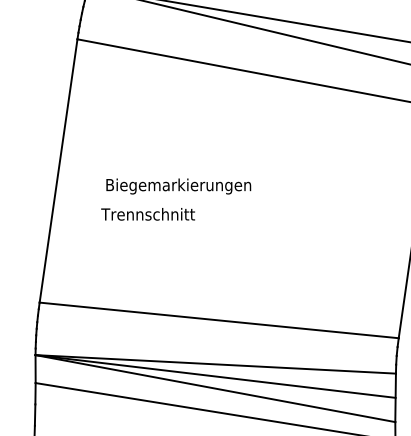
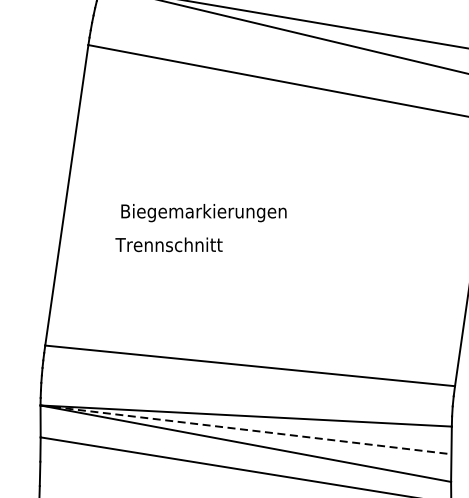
line: (216, 376) -> (247, 429), solid -> dashed

